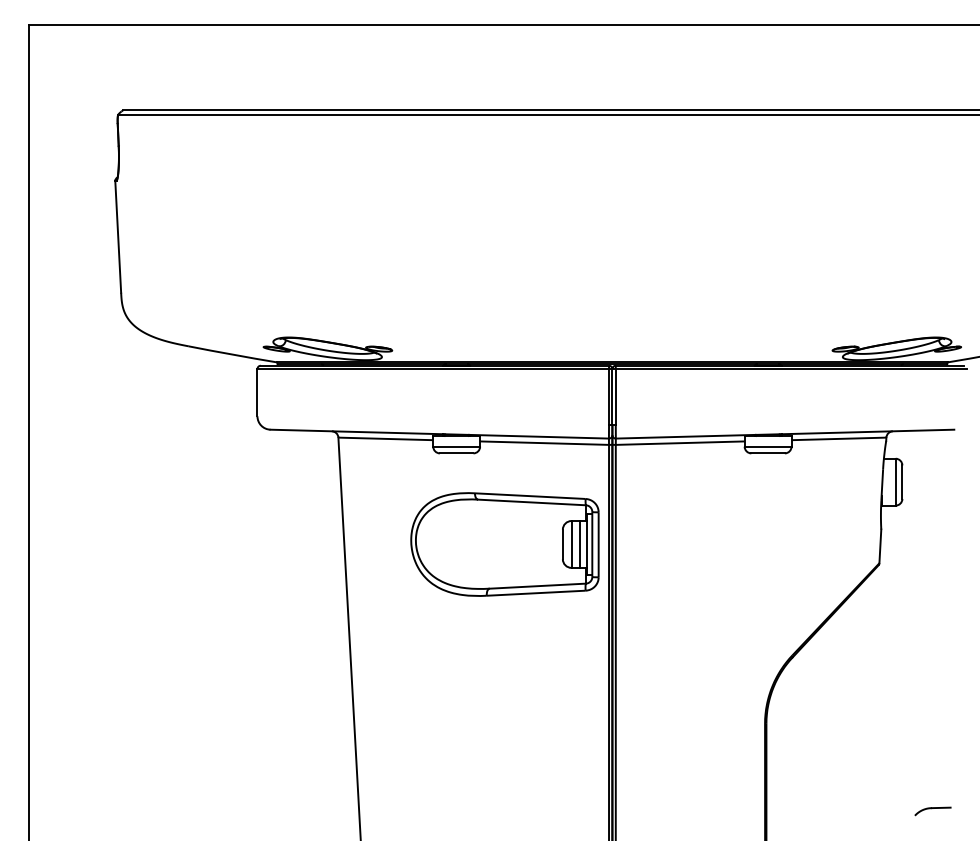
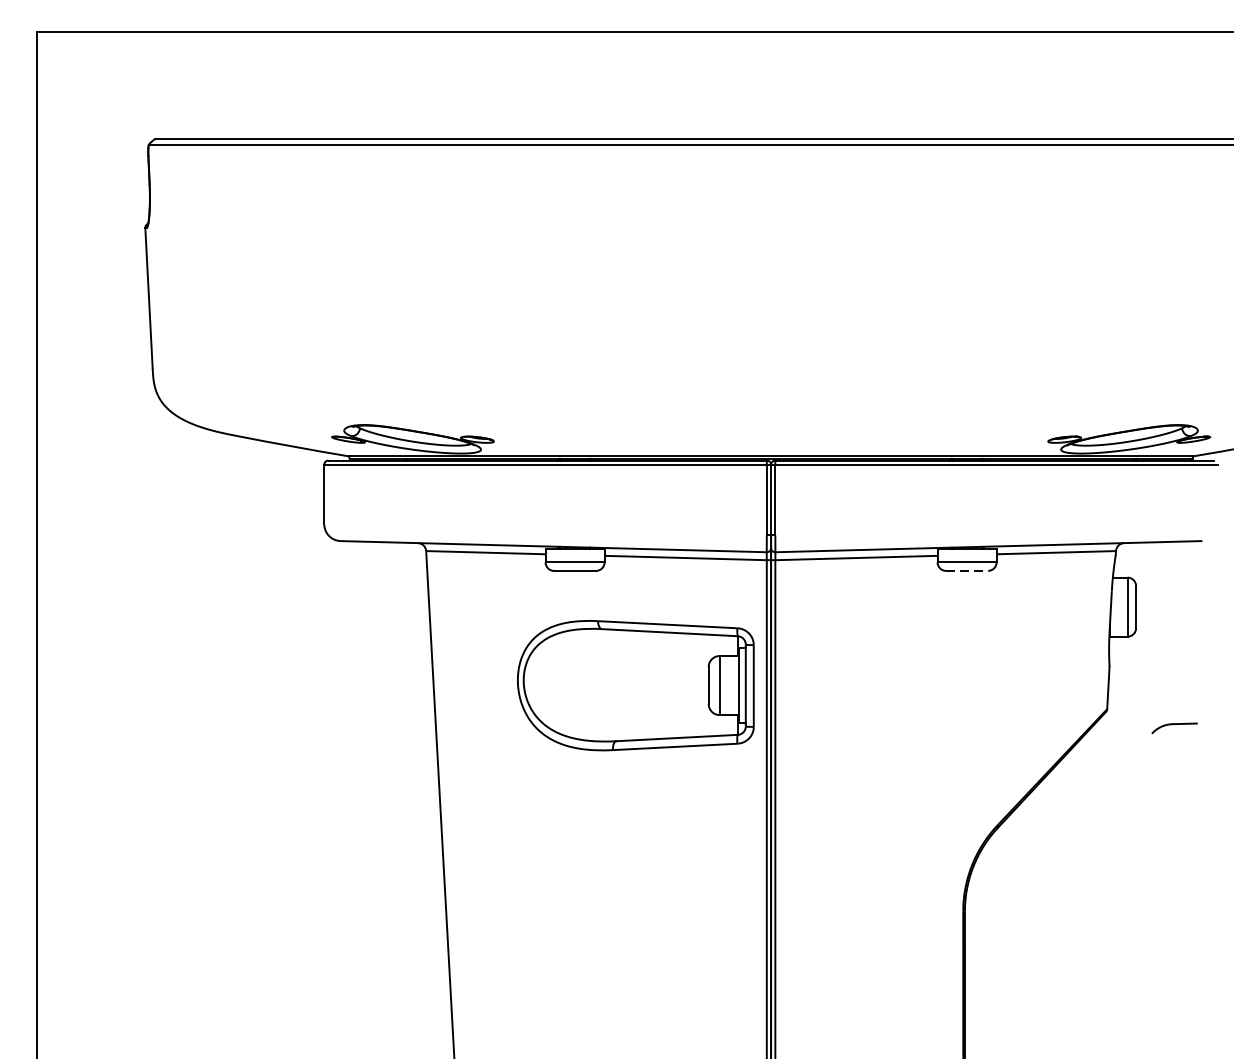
line: (768, 453) -> (967, 571), solid -> dashed
line: (580, 544) -> (730, 685), removed
part: (932, 811) -> (1174, 728), moved

